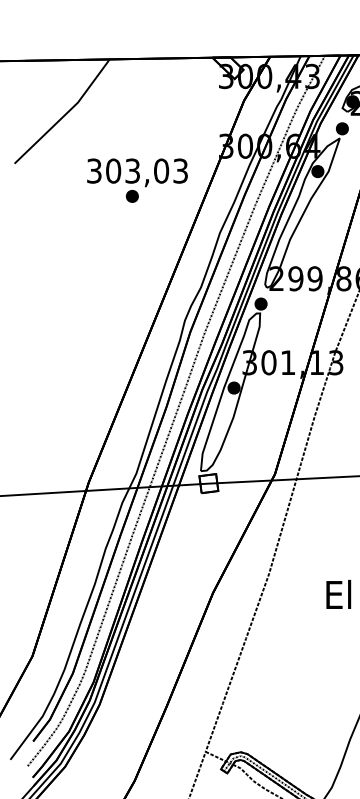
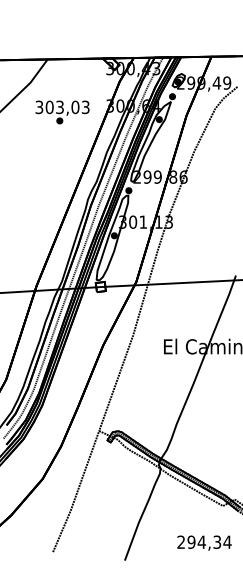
text: (137, 180) -> (62, 112), moved

